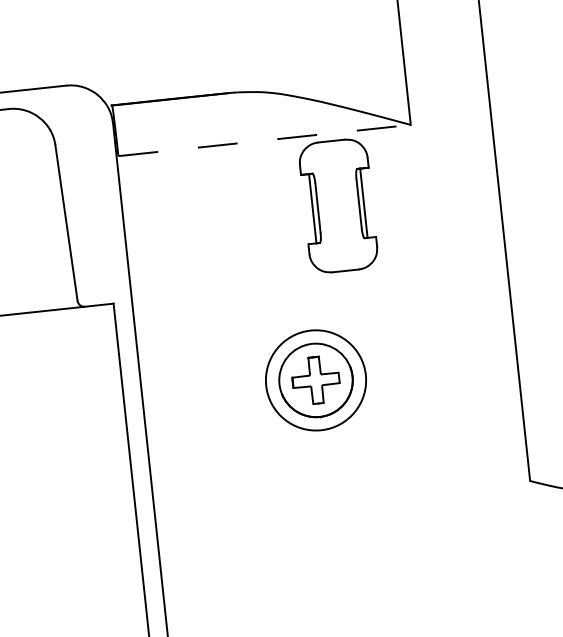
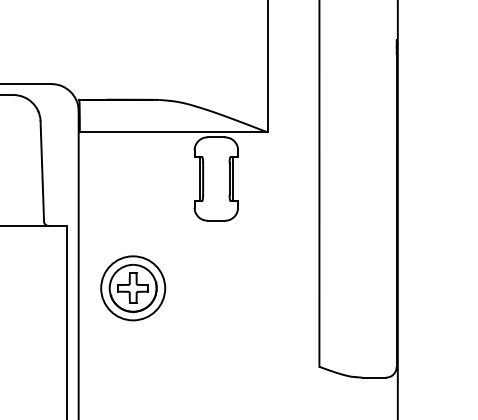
line: (264, 140) -> (173, 132), dashed -> solid
part: (316, 380) -> (133, 288), moved

